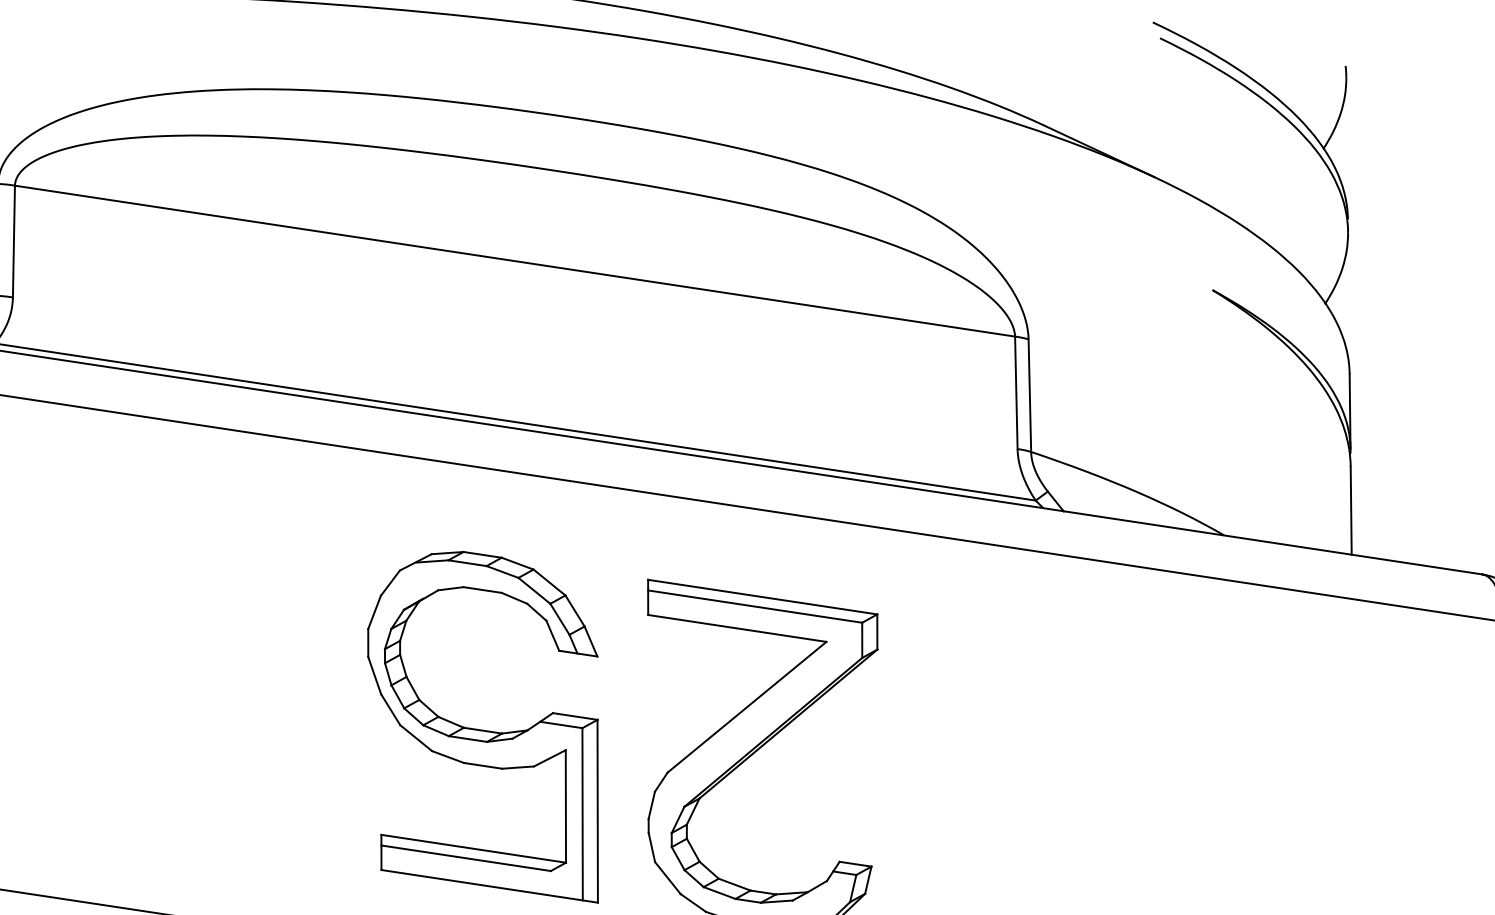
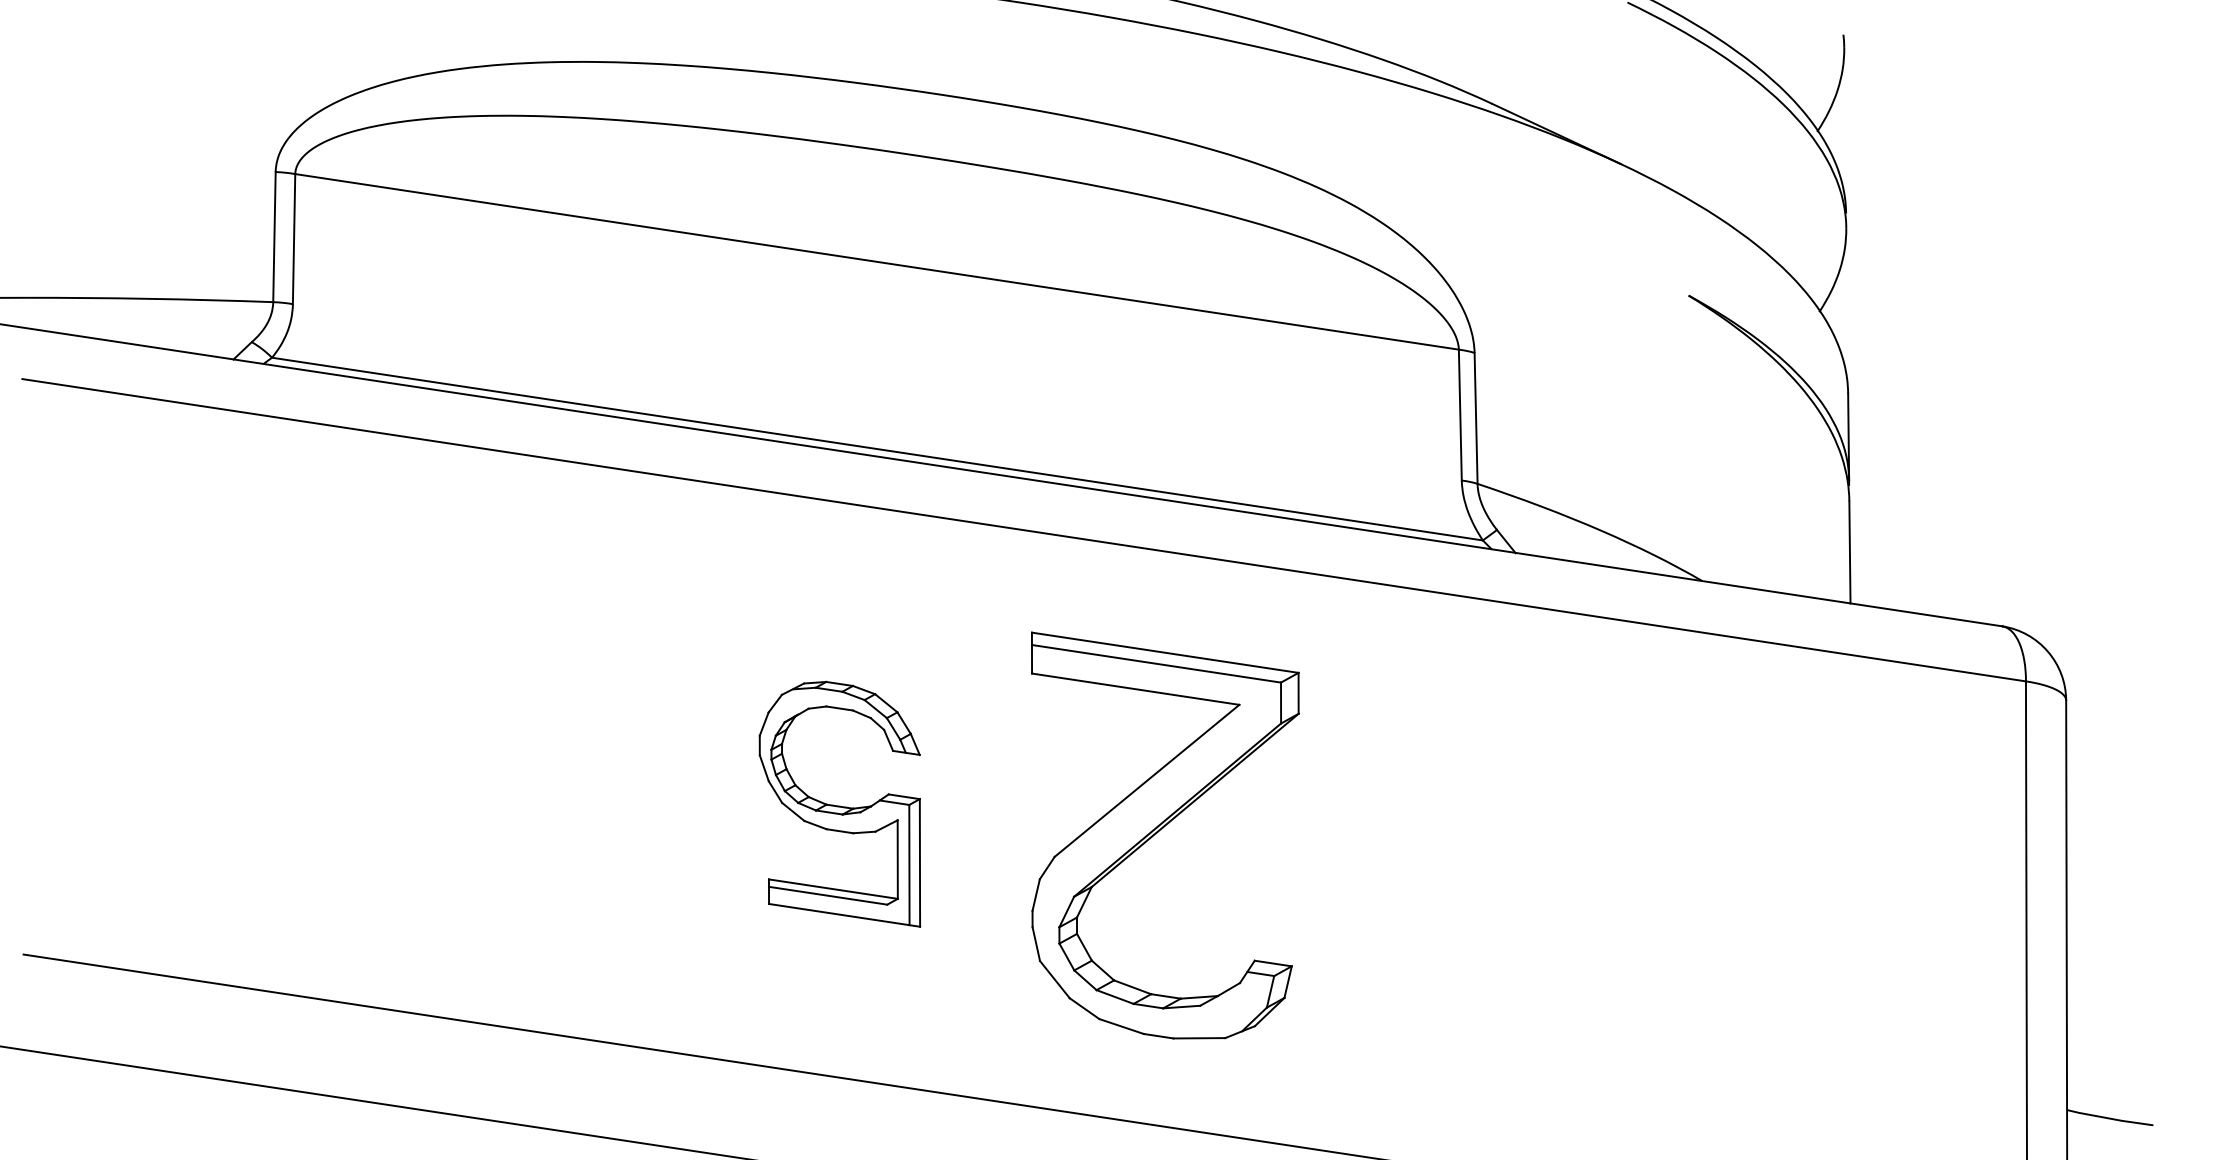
part: (482, 727) -> (839, 804), size x0.6

